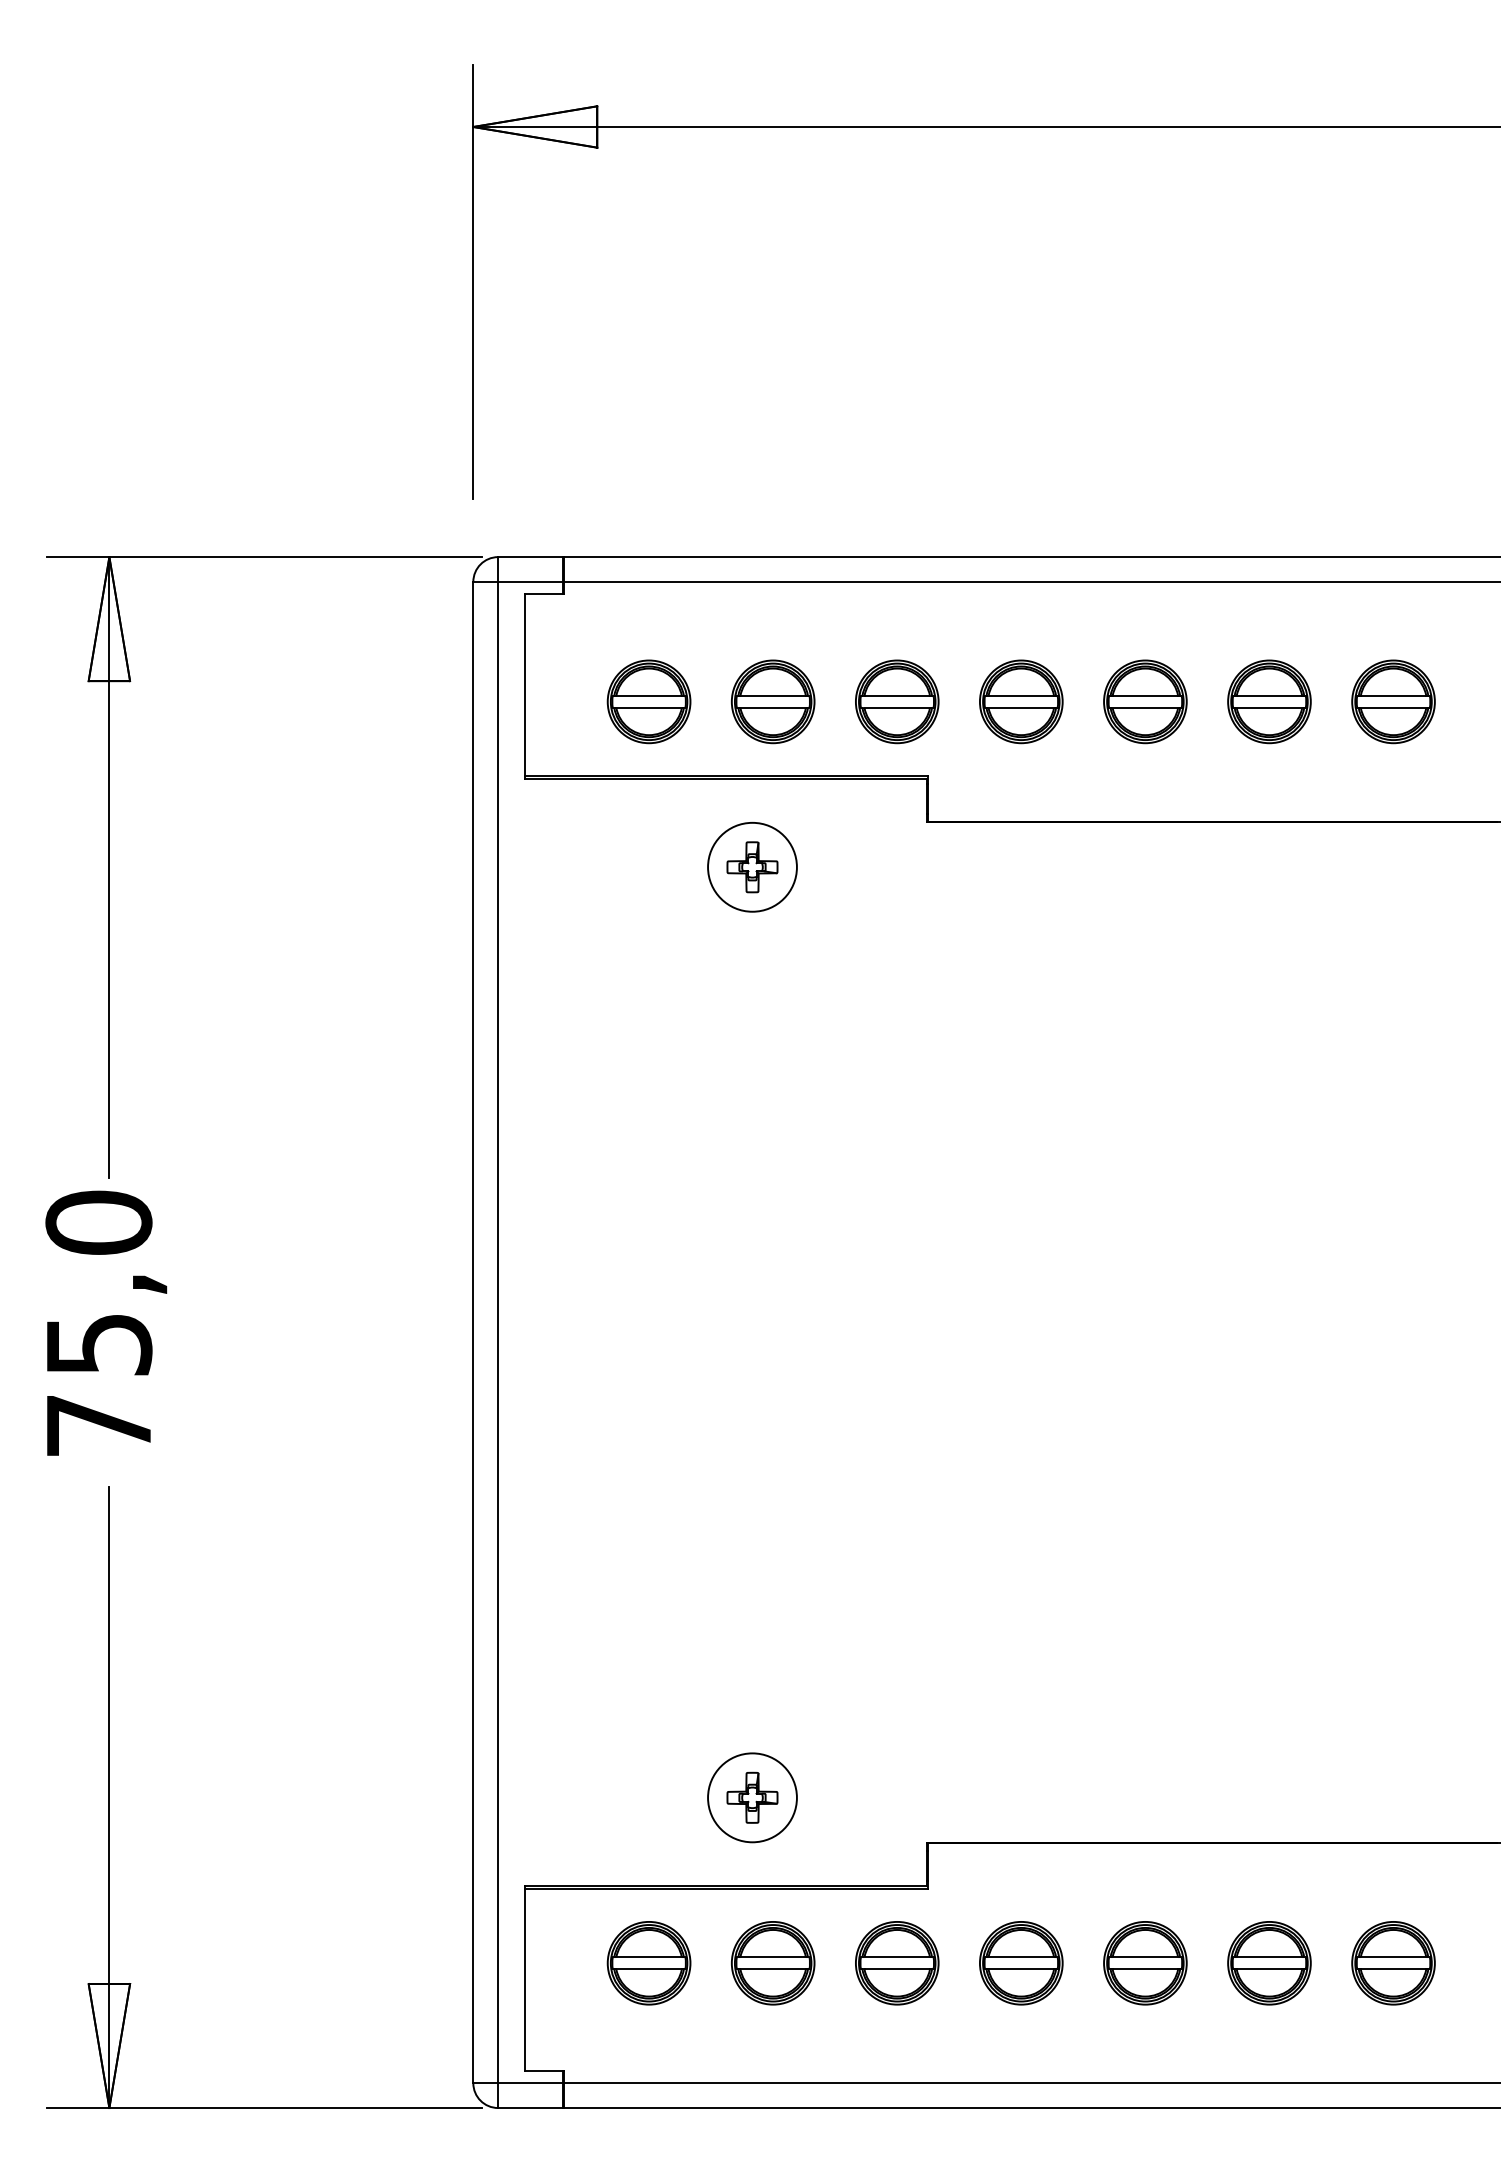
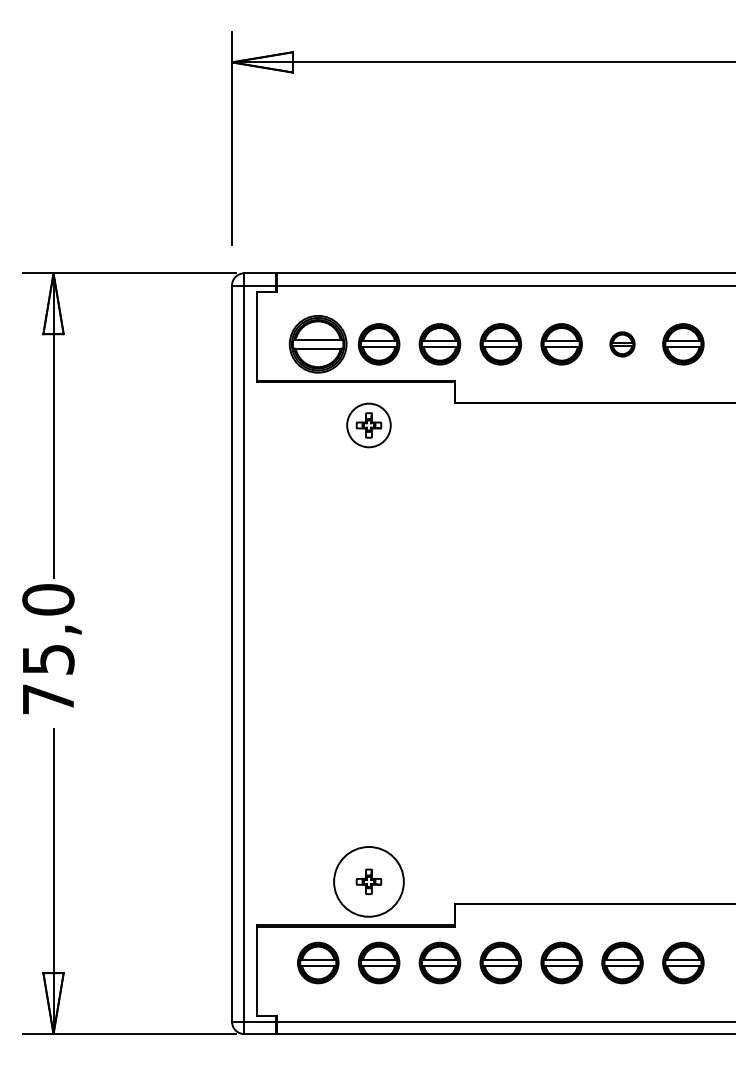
part: (649, 702) -> (318, 344), size x1.4
part: (1269, 702) -> (622, 344), size x0.6
circle: (751, 1797) -> (368, 881), size x1.6

